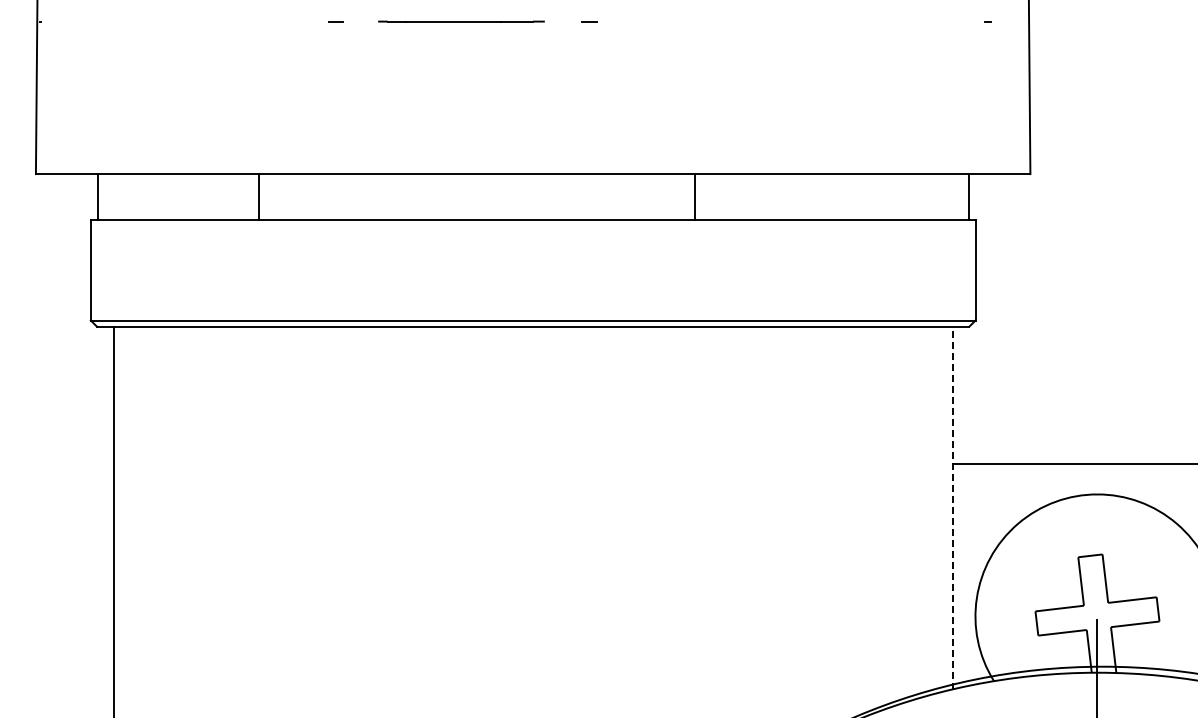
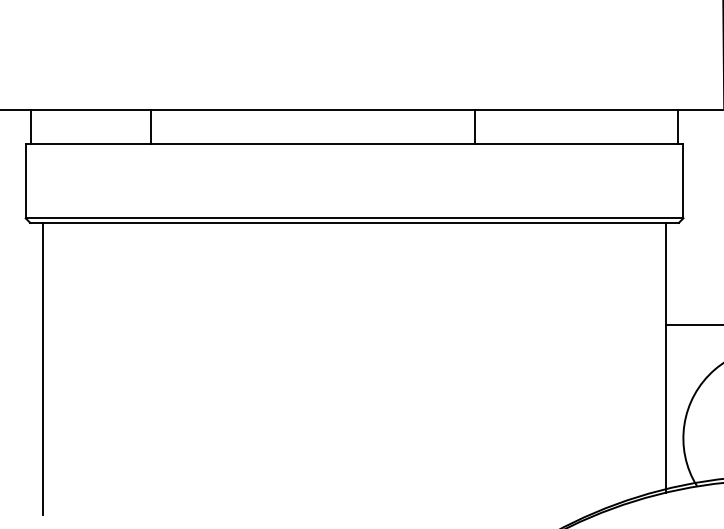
line: (952, 507) -> (666, 357), dashed -> solid

